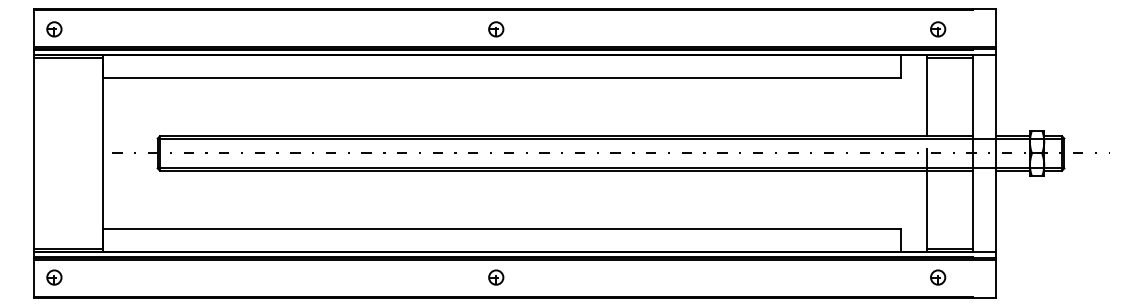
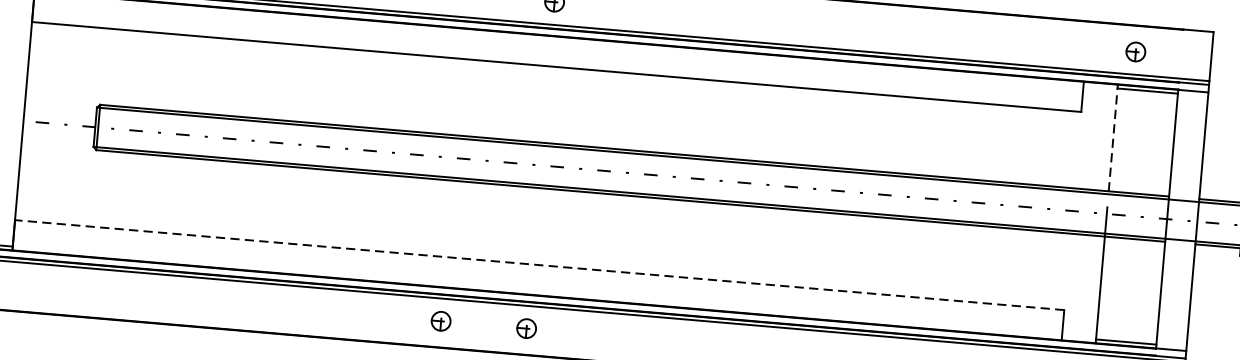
line: (926, 95) -> (1113, 137), solid -> dashed
line: (501, 228) -> (539, 264), solid -> dashed
part: (431, 277) -> (441, 321), added

